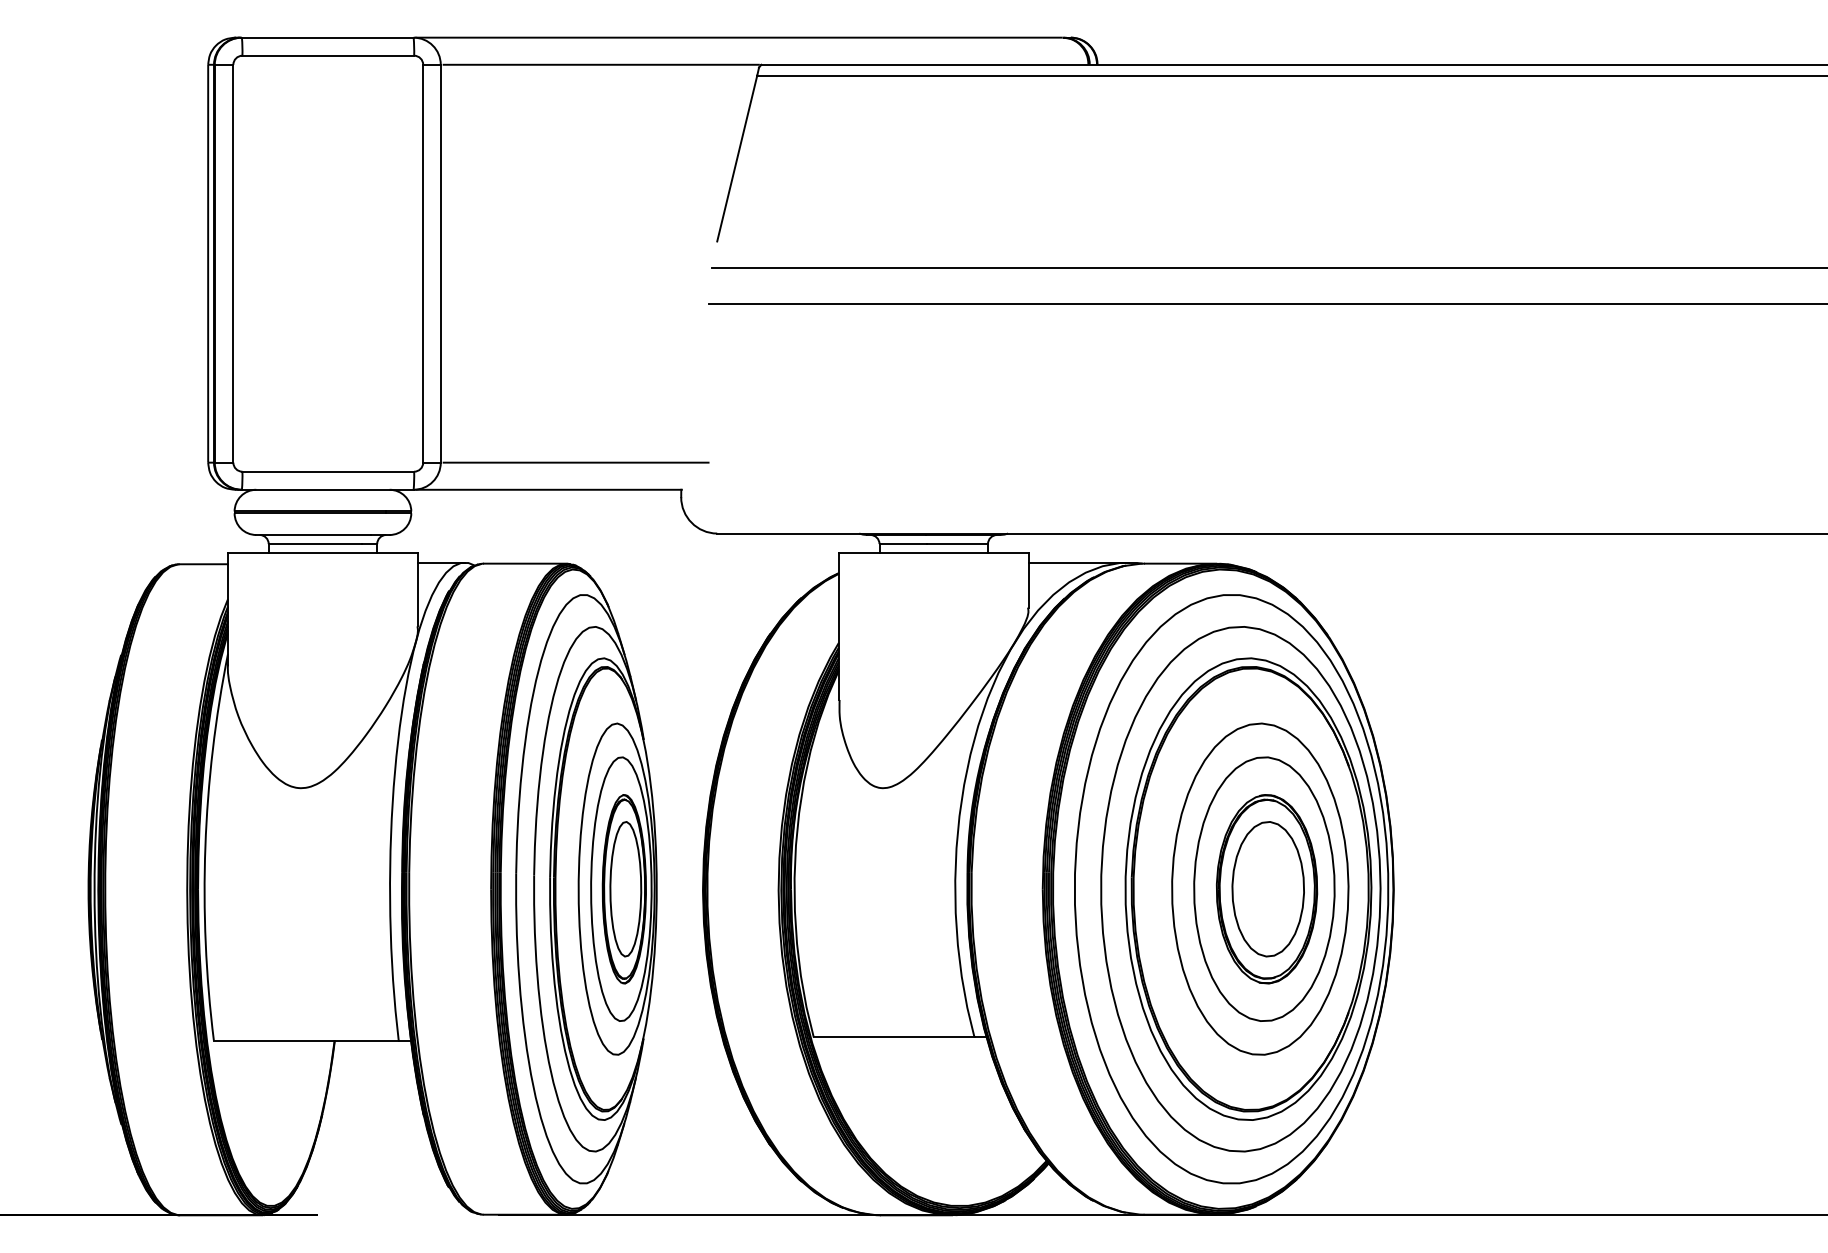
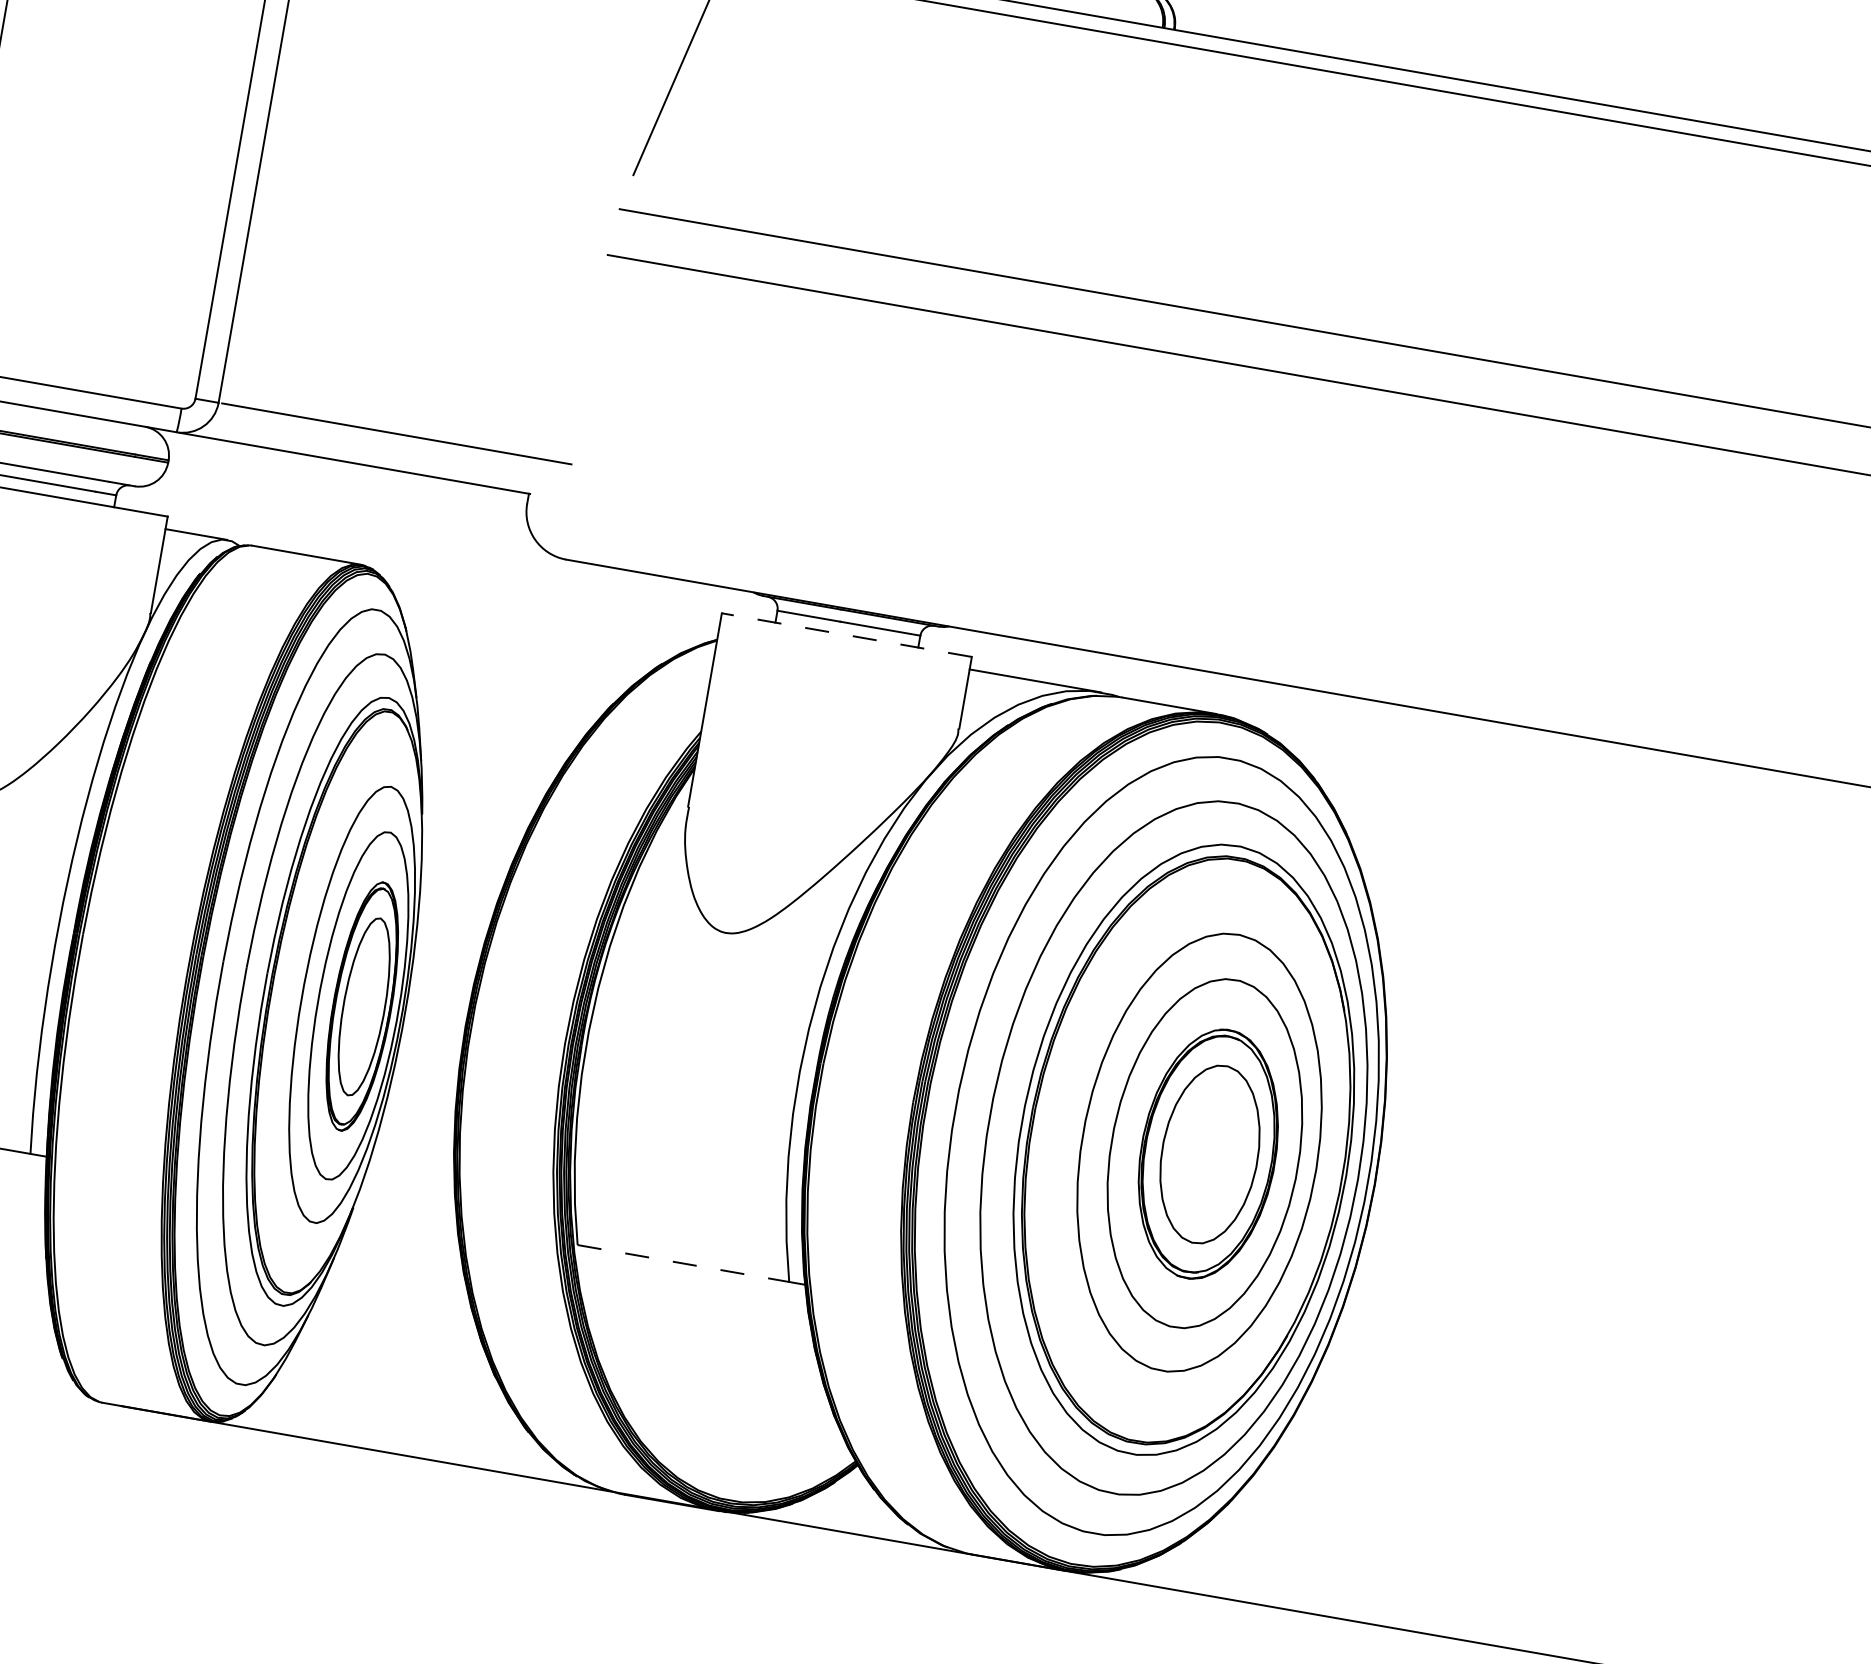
line: (933, 553) -> (846, 635), solid -> dashed
line: (894, 1037) -> (683, 1263), solid -> dashed

